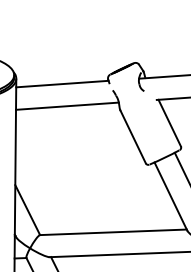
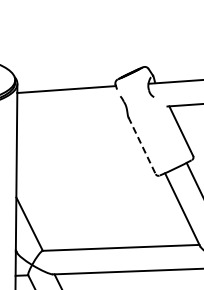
line: (66, 106) -> (71, 113), removed
line: (133, 136) -> (142, 145), solid -> dashed

